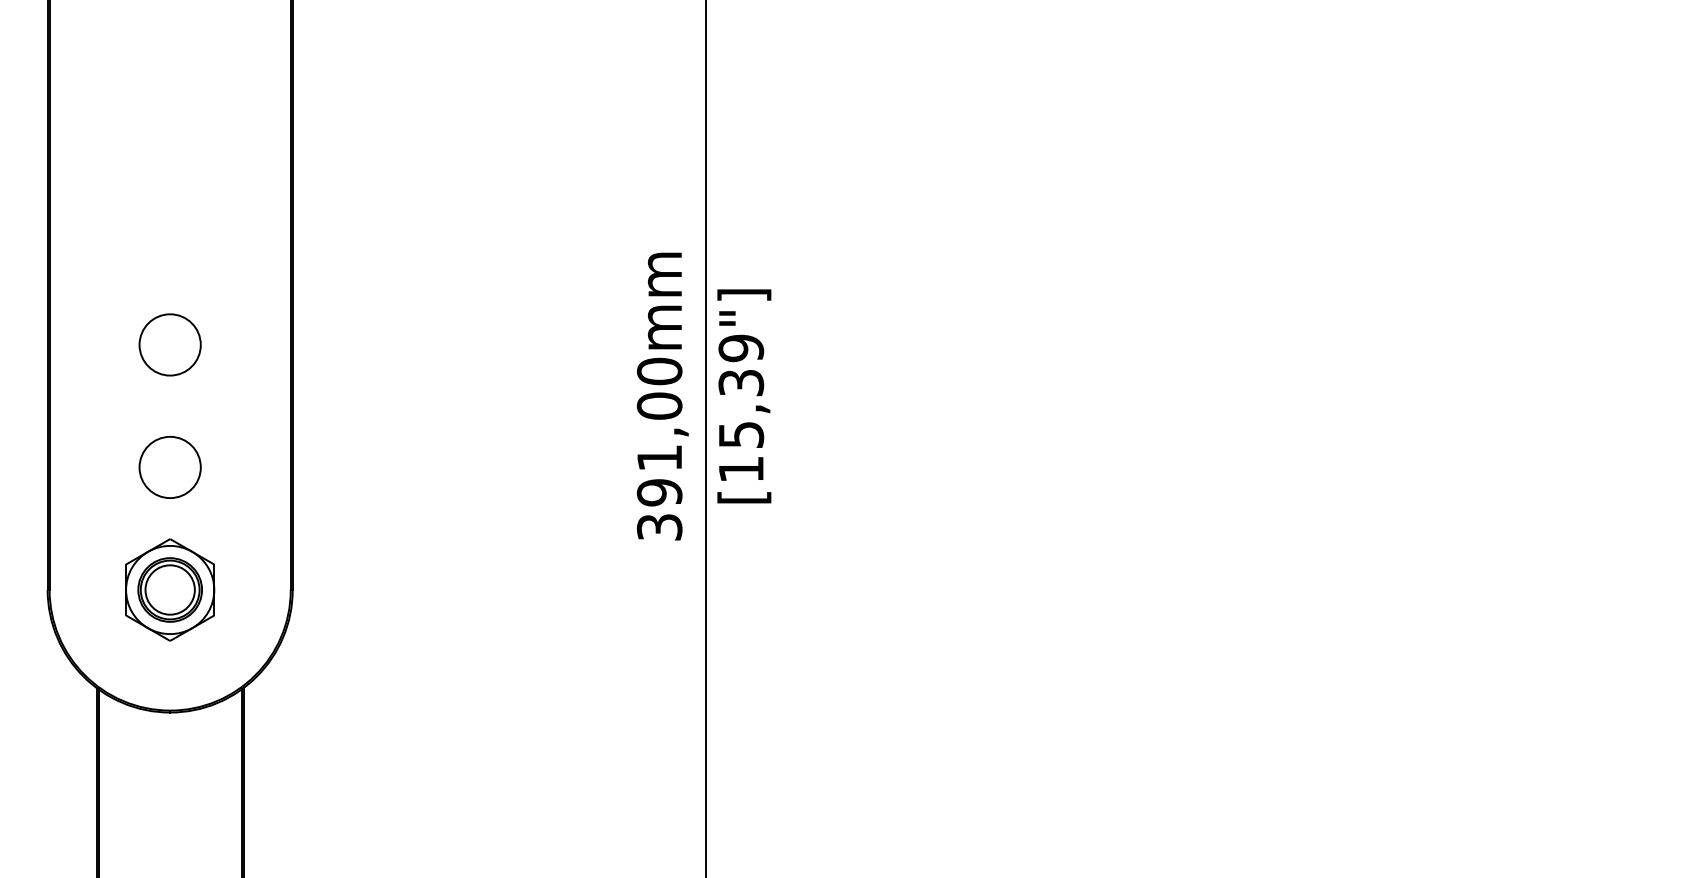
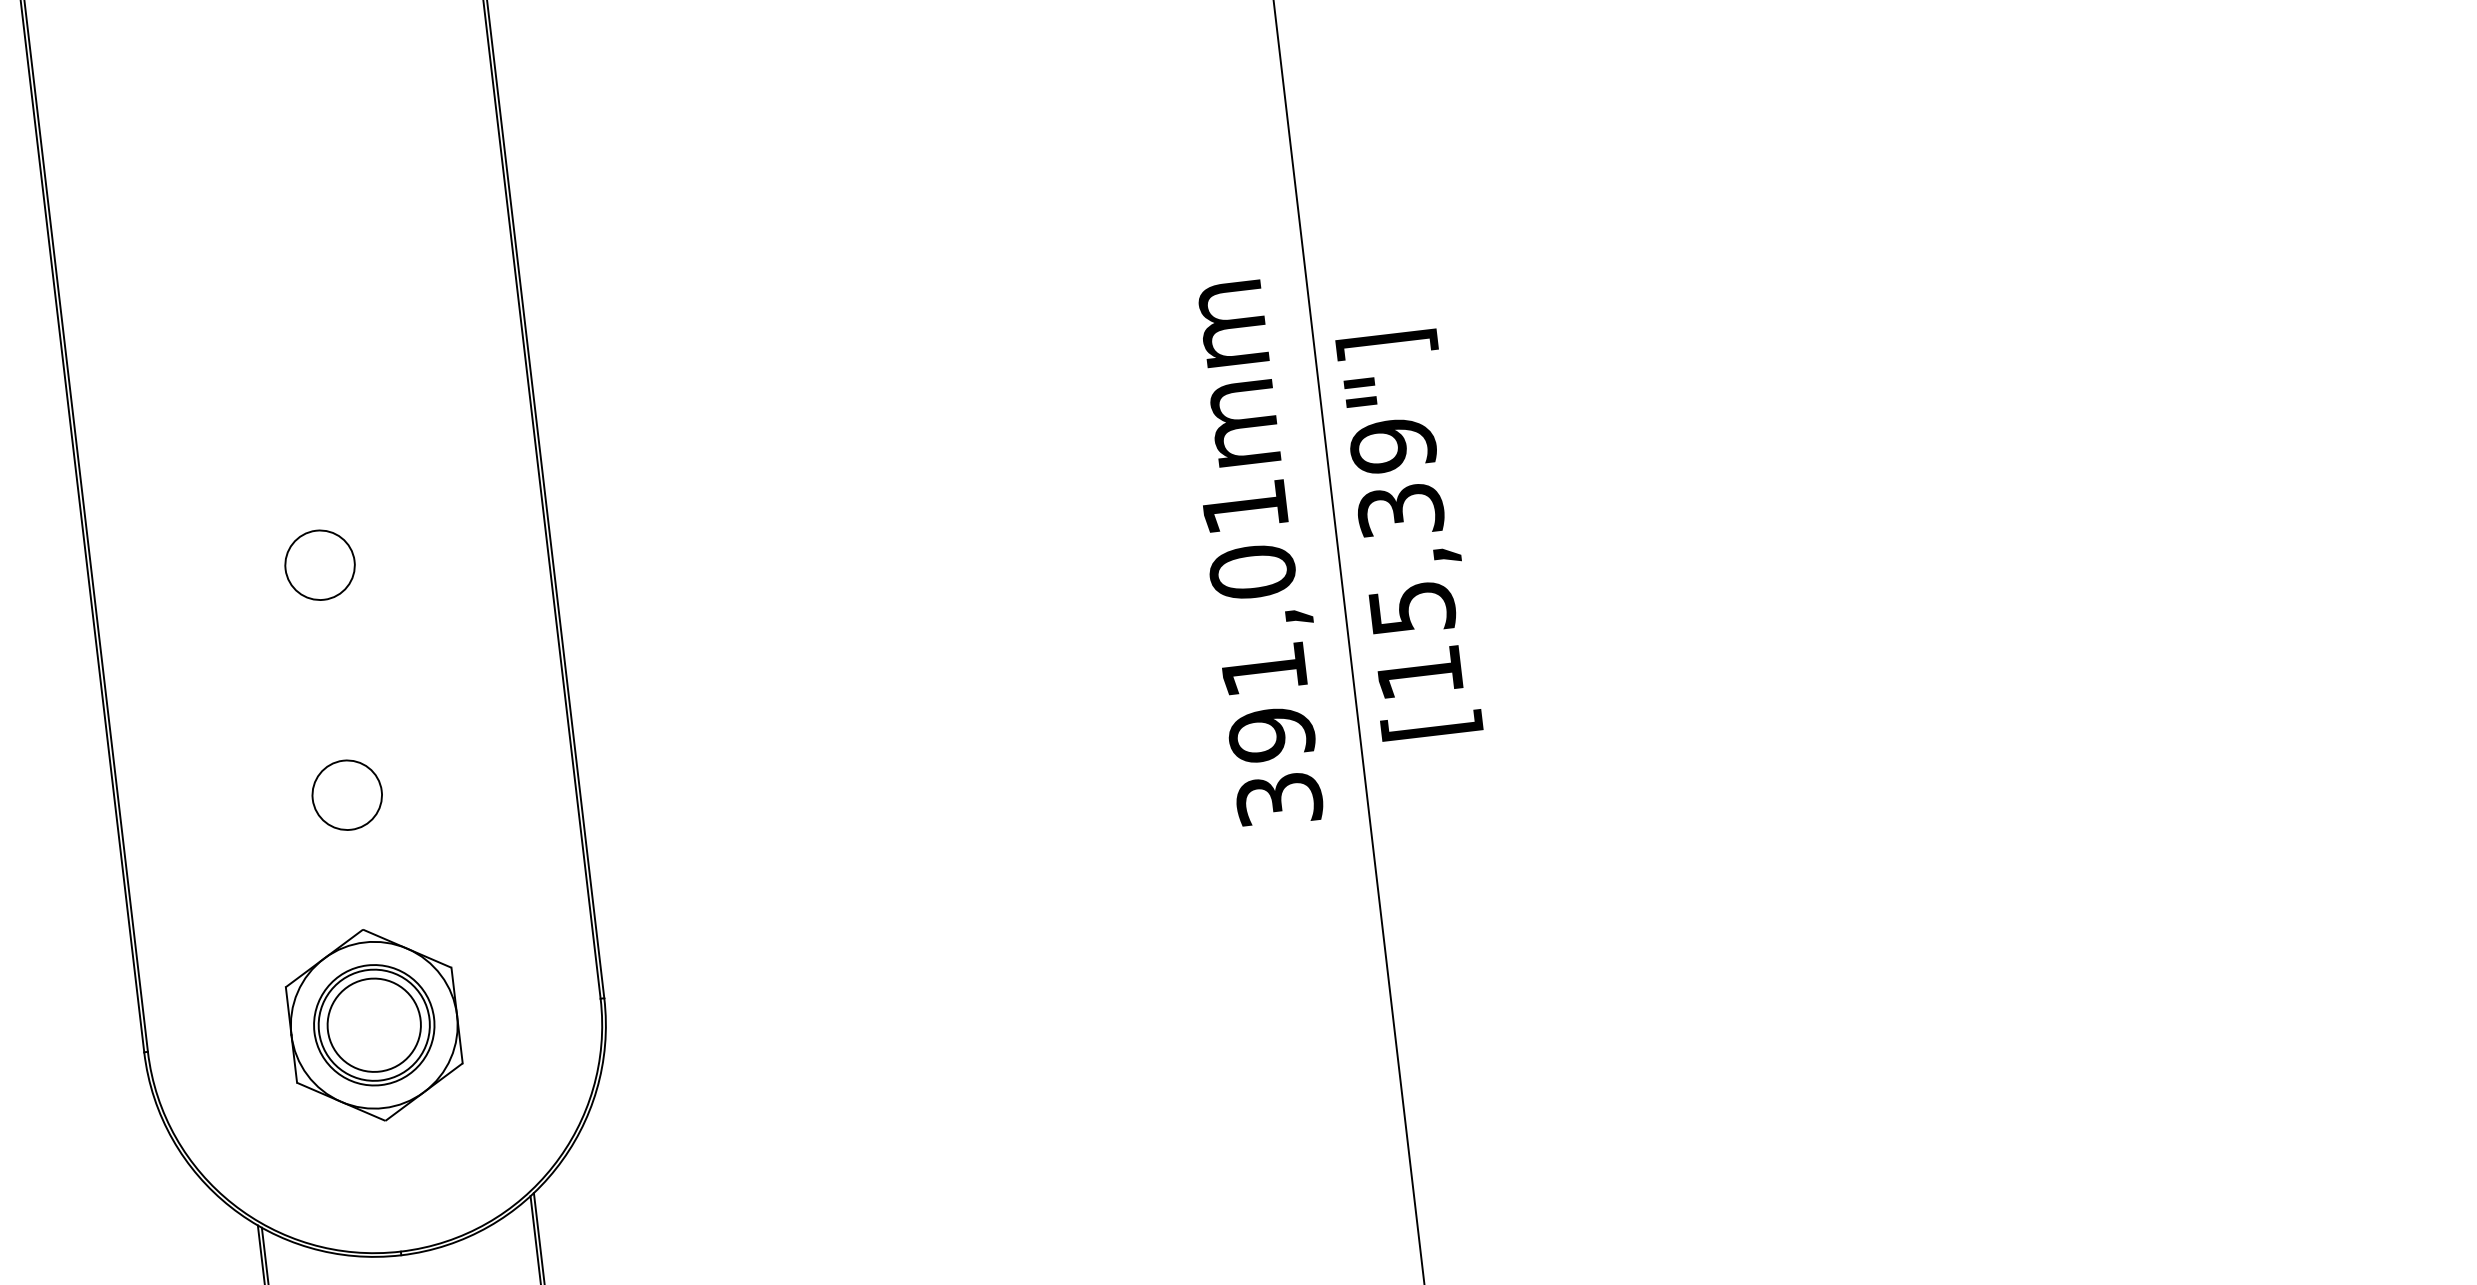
circle: (169, 344) -> (318, 564), size x0.6
text: (659, 371) -> (1244, 507), 391,00mm -> 391,01mm
circle: (169, 467) -> (345, 795), size x0.6

